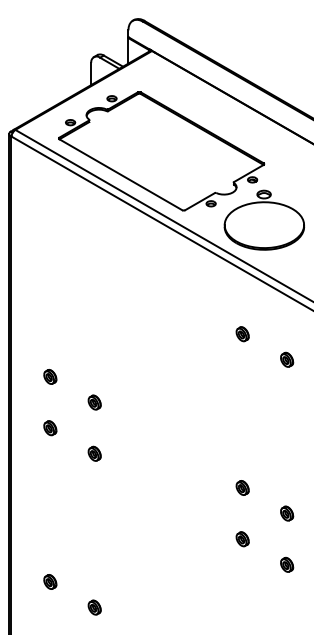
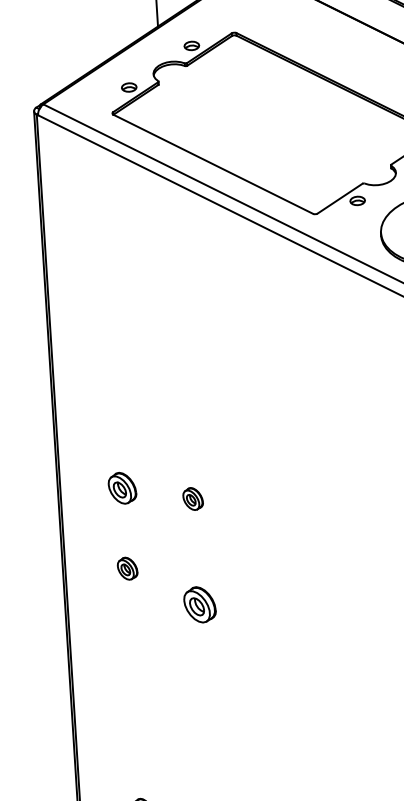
part: (50, 376) -> (122, 487), size x1.4
part: (94, 402) -> (192, 498), moved
part: (94, 453) -> (199, 604), size x1.6

